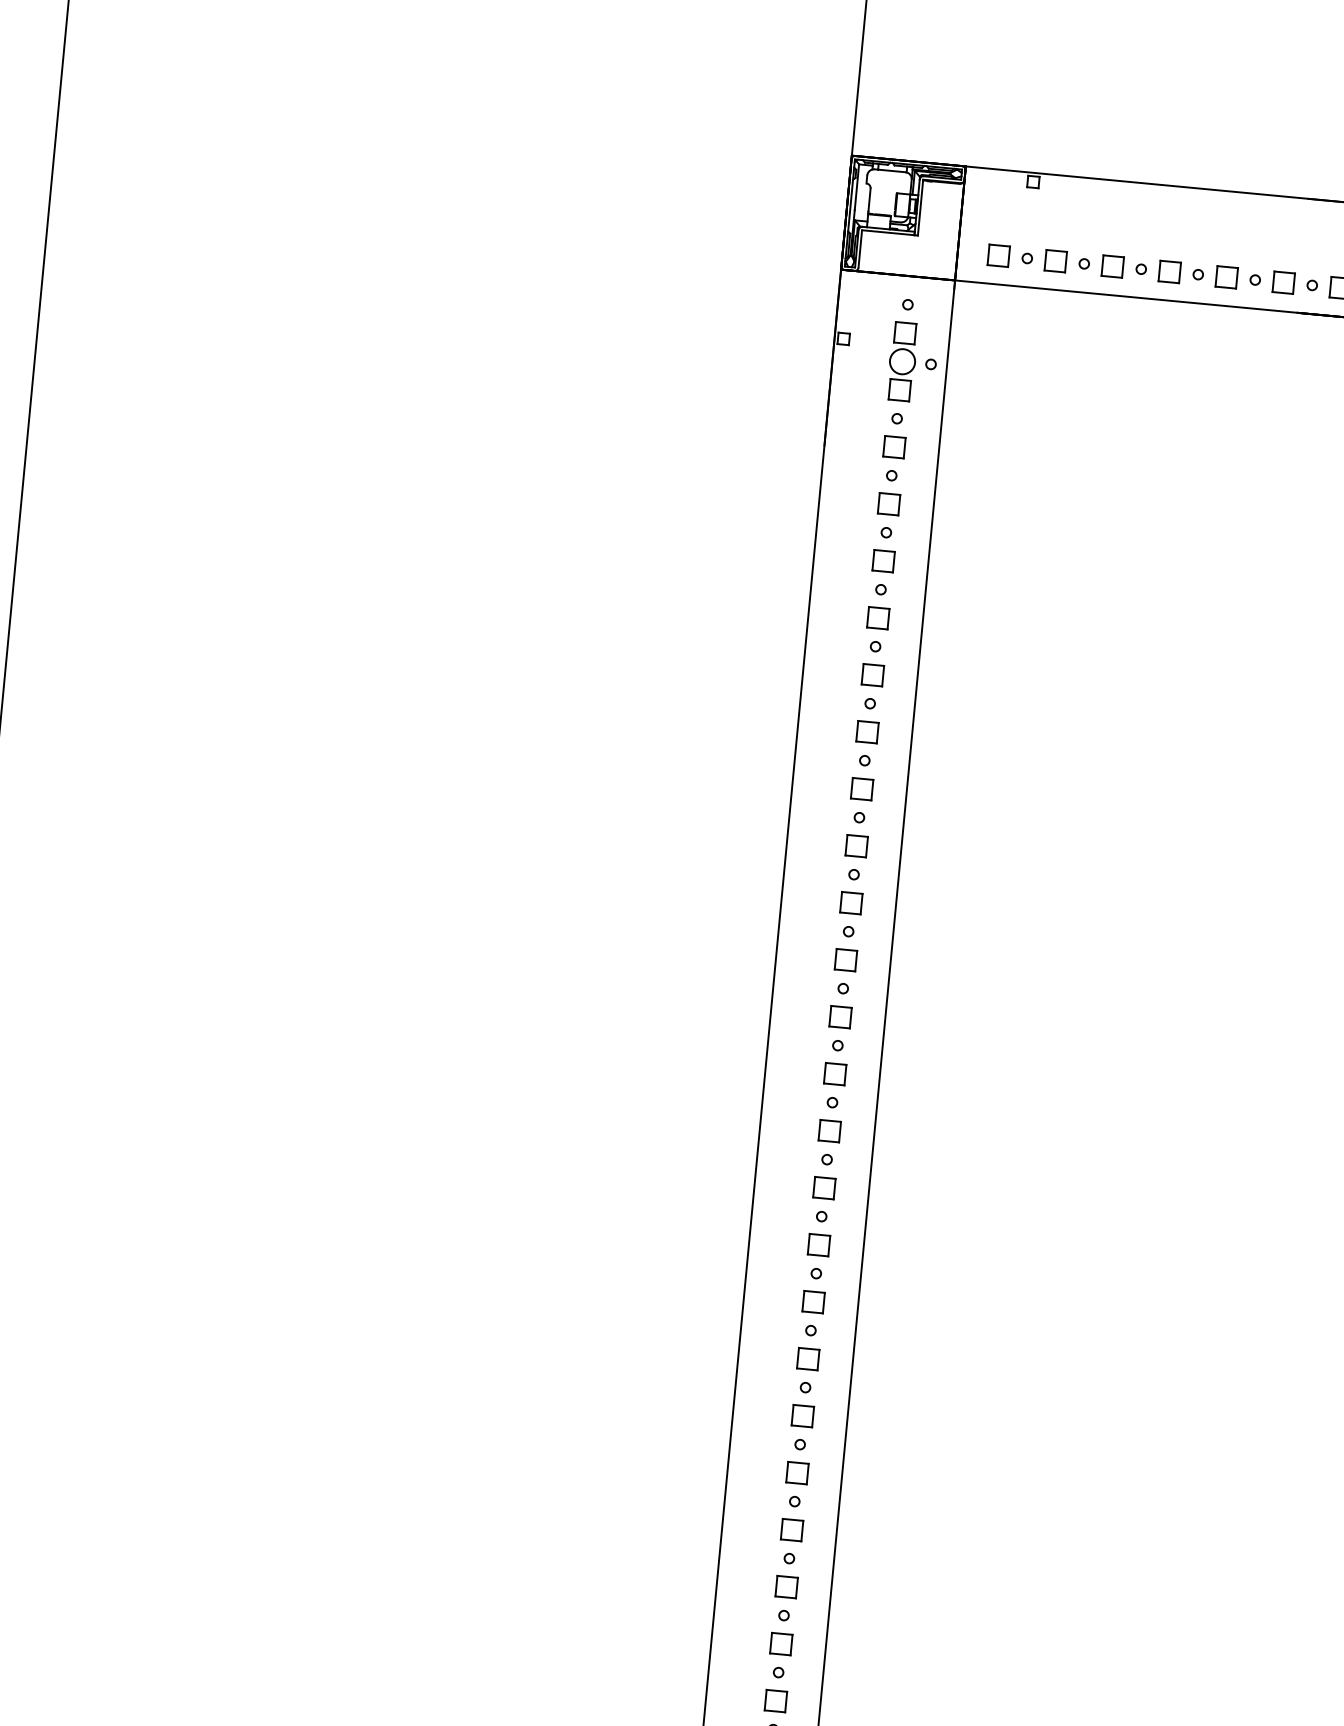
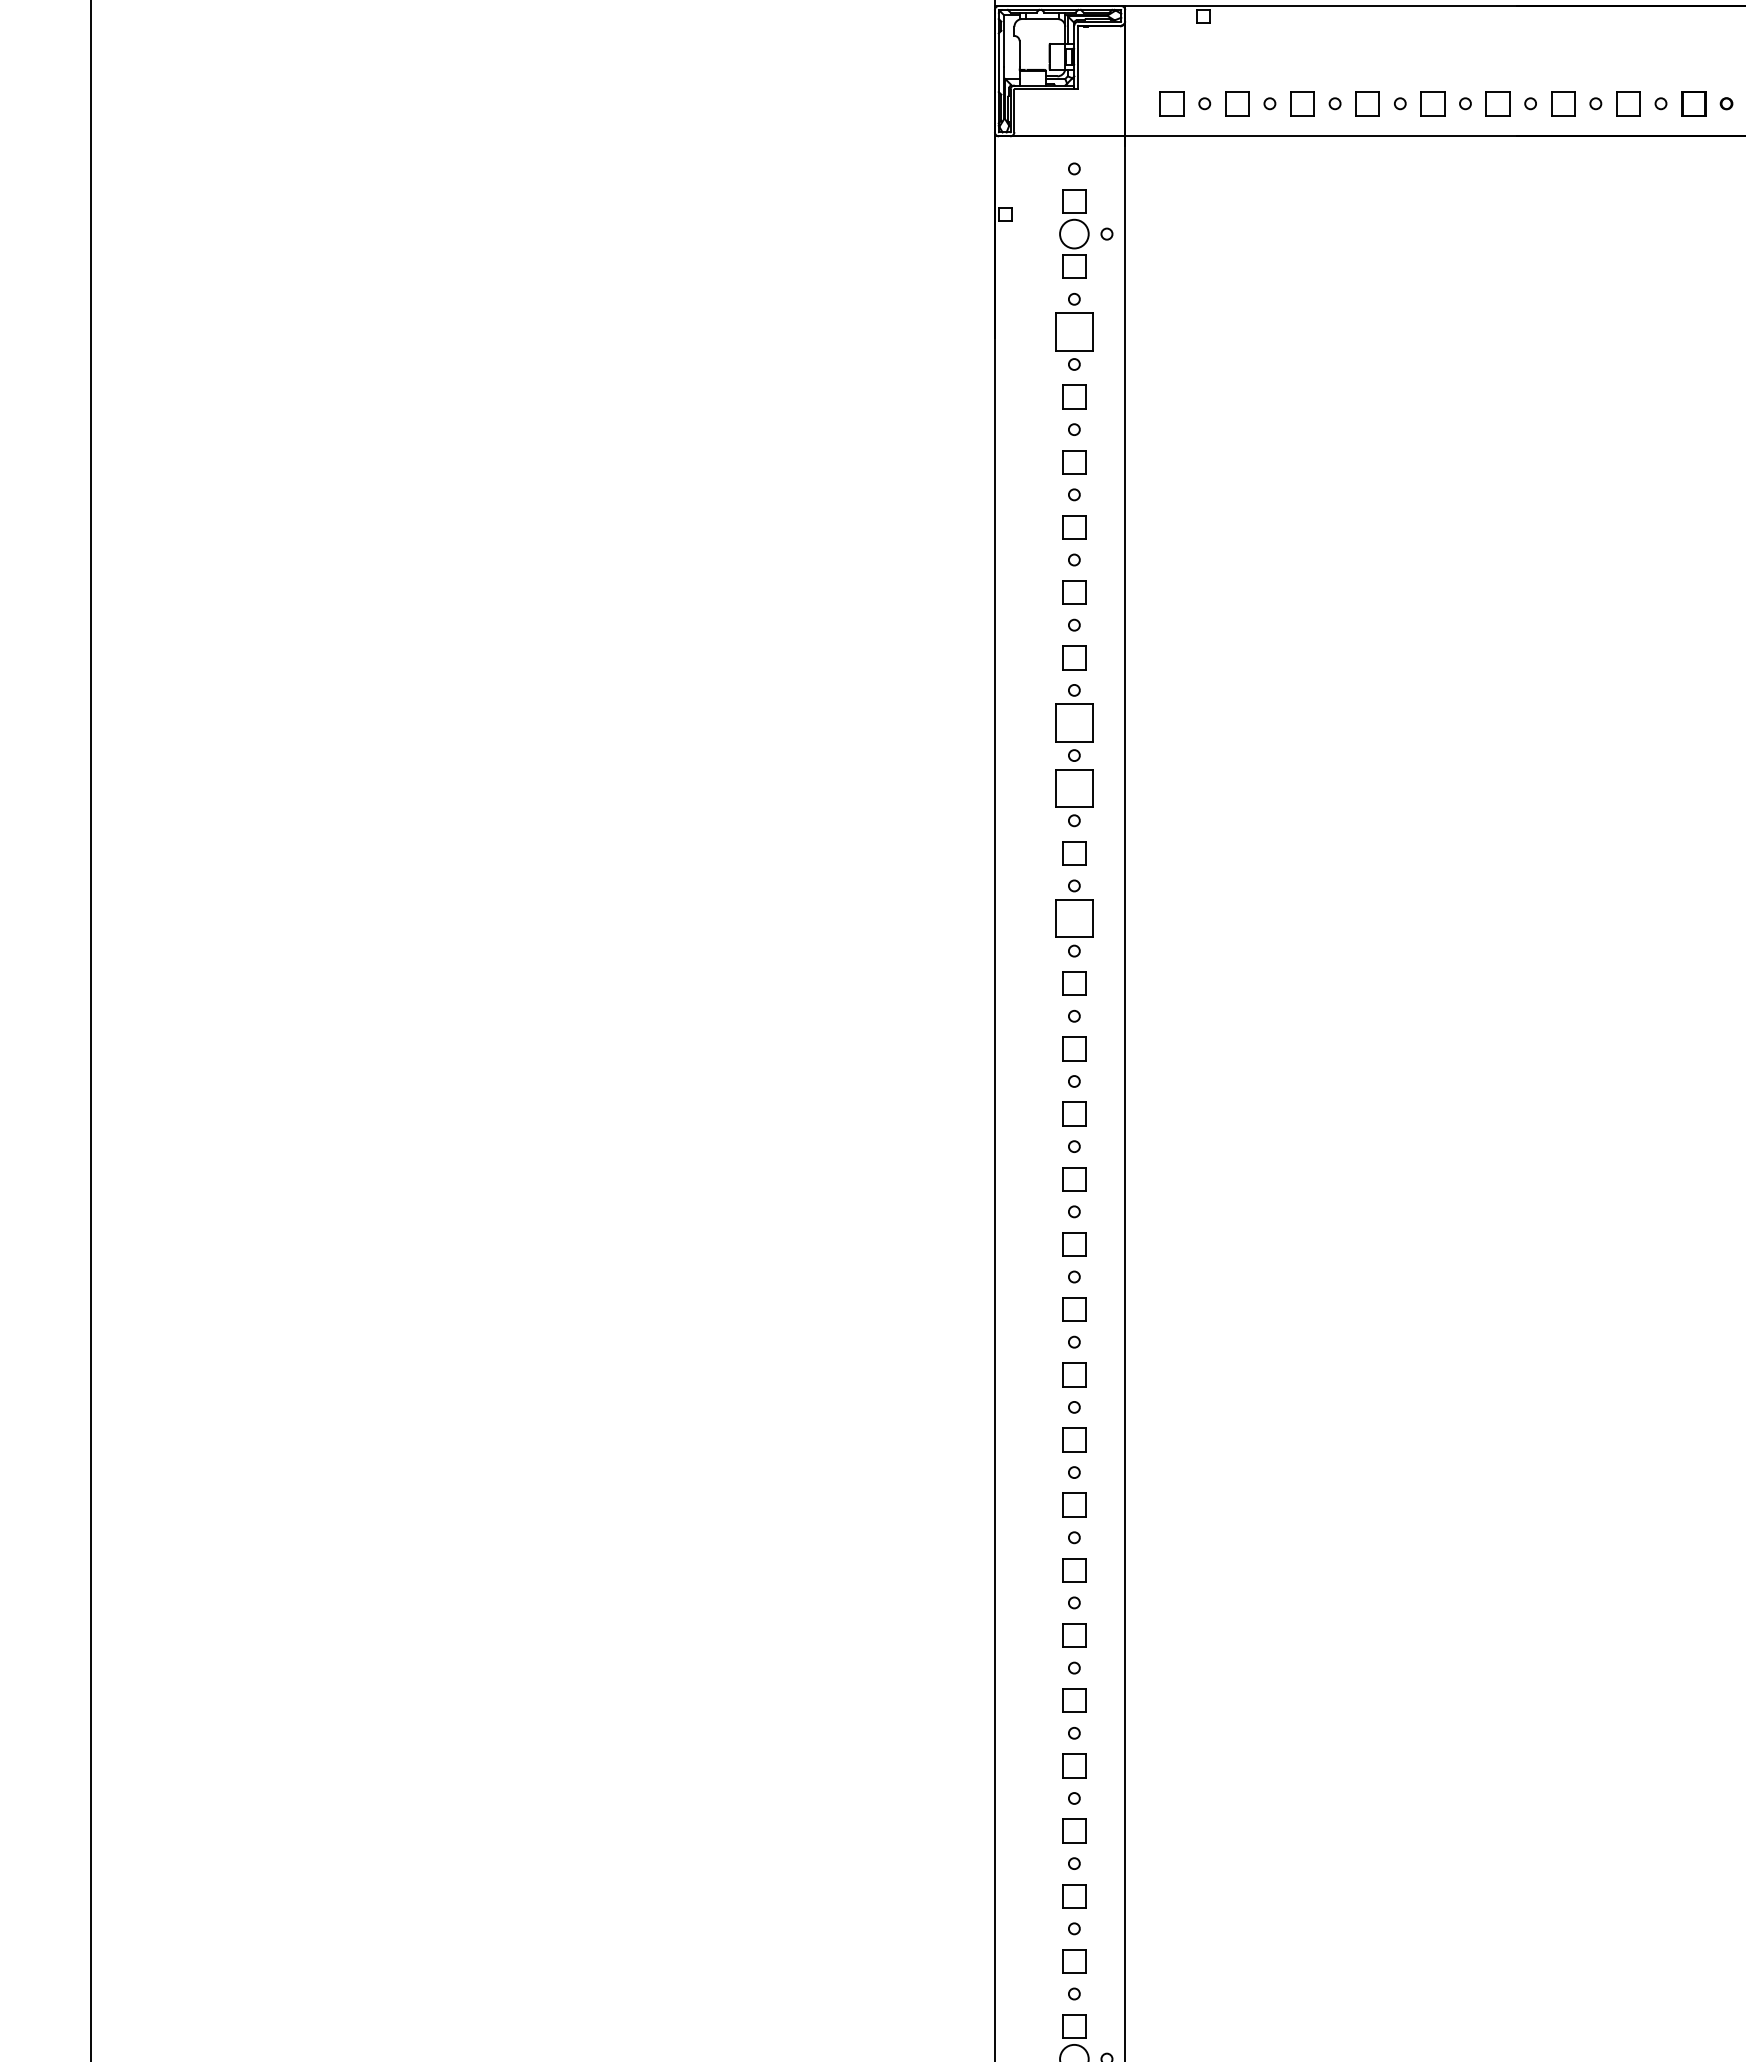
part: (894, 446) -> (1074, 331), size x1.6
part: (862, 788) -> (1074, 722), size x1.6
part: (856, 845) -> (1074, 787), size x1.6
part: (846, 960) -> (1074, 918), size x1.6

